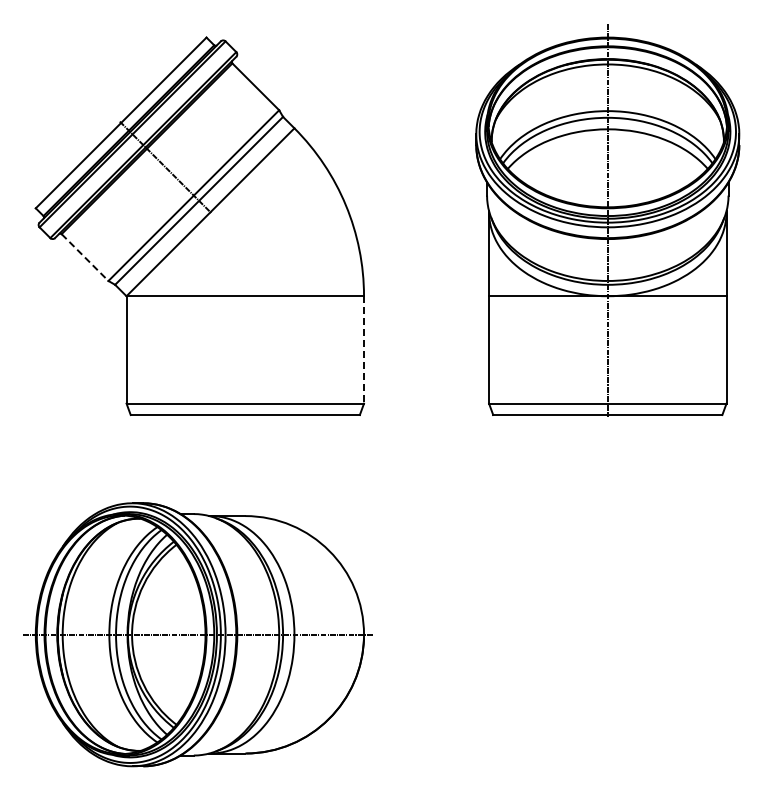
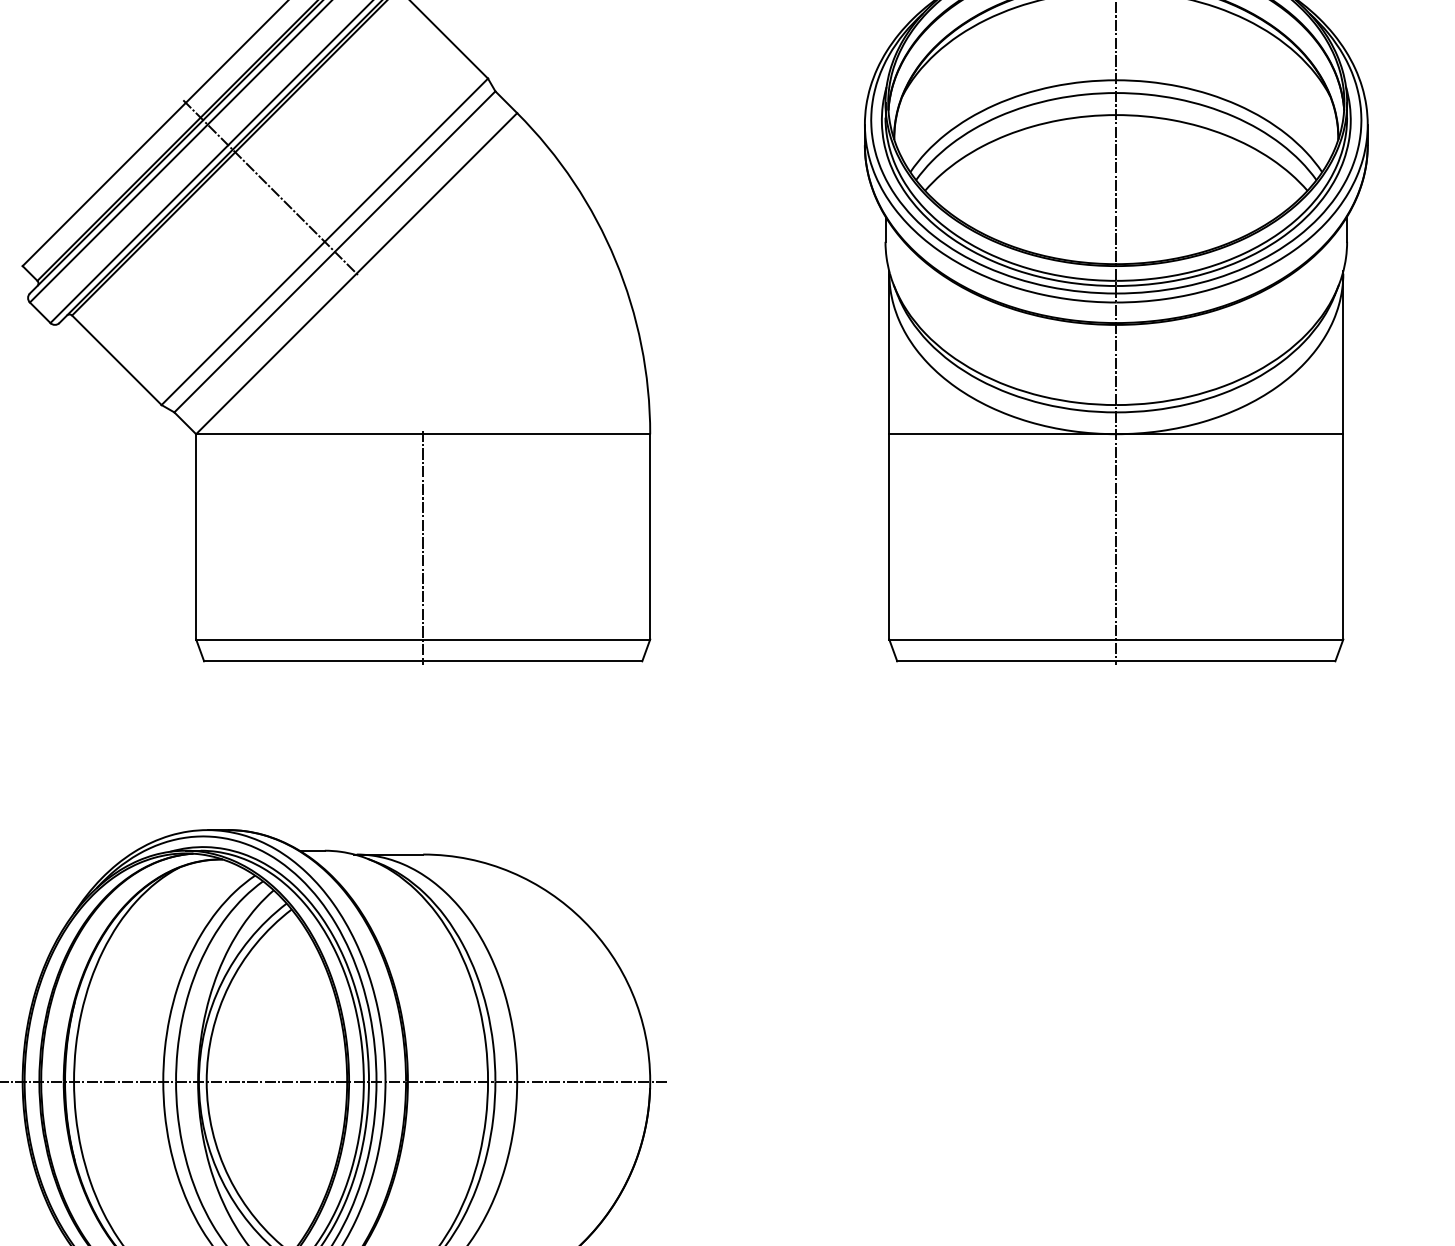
line: (85, 257) -> (117, 360), dashed -> solid
line: (364, 349) -> (651, 536), dashed -> solid
line: (245, 355) -> (423, 547), added

